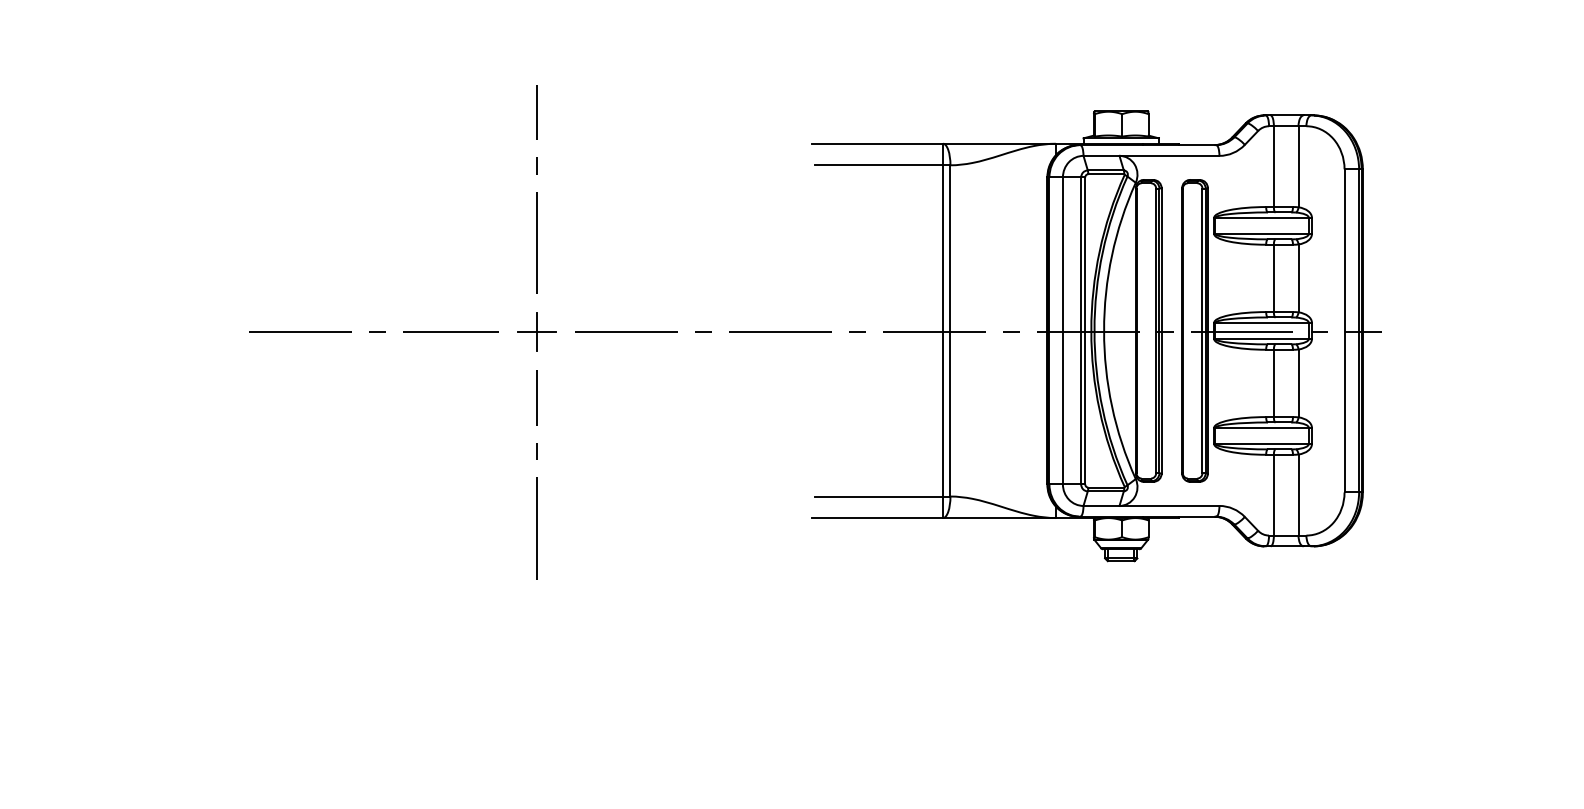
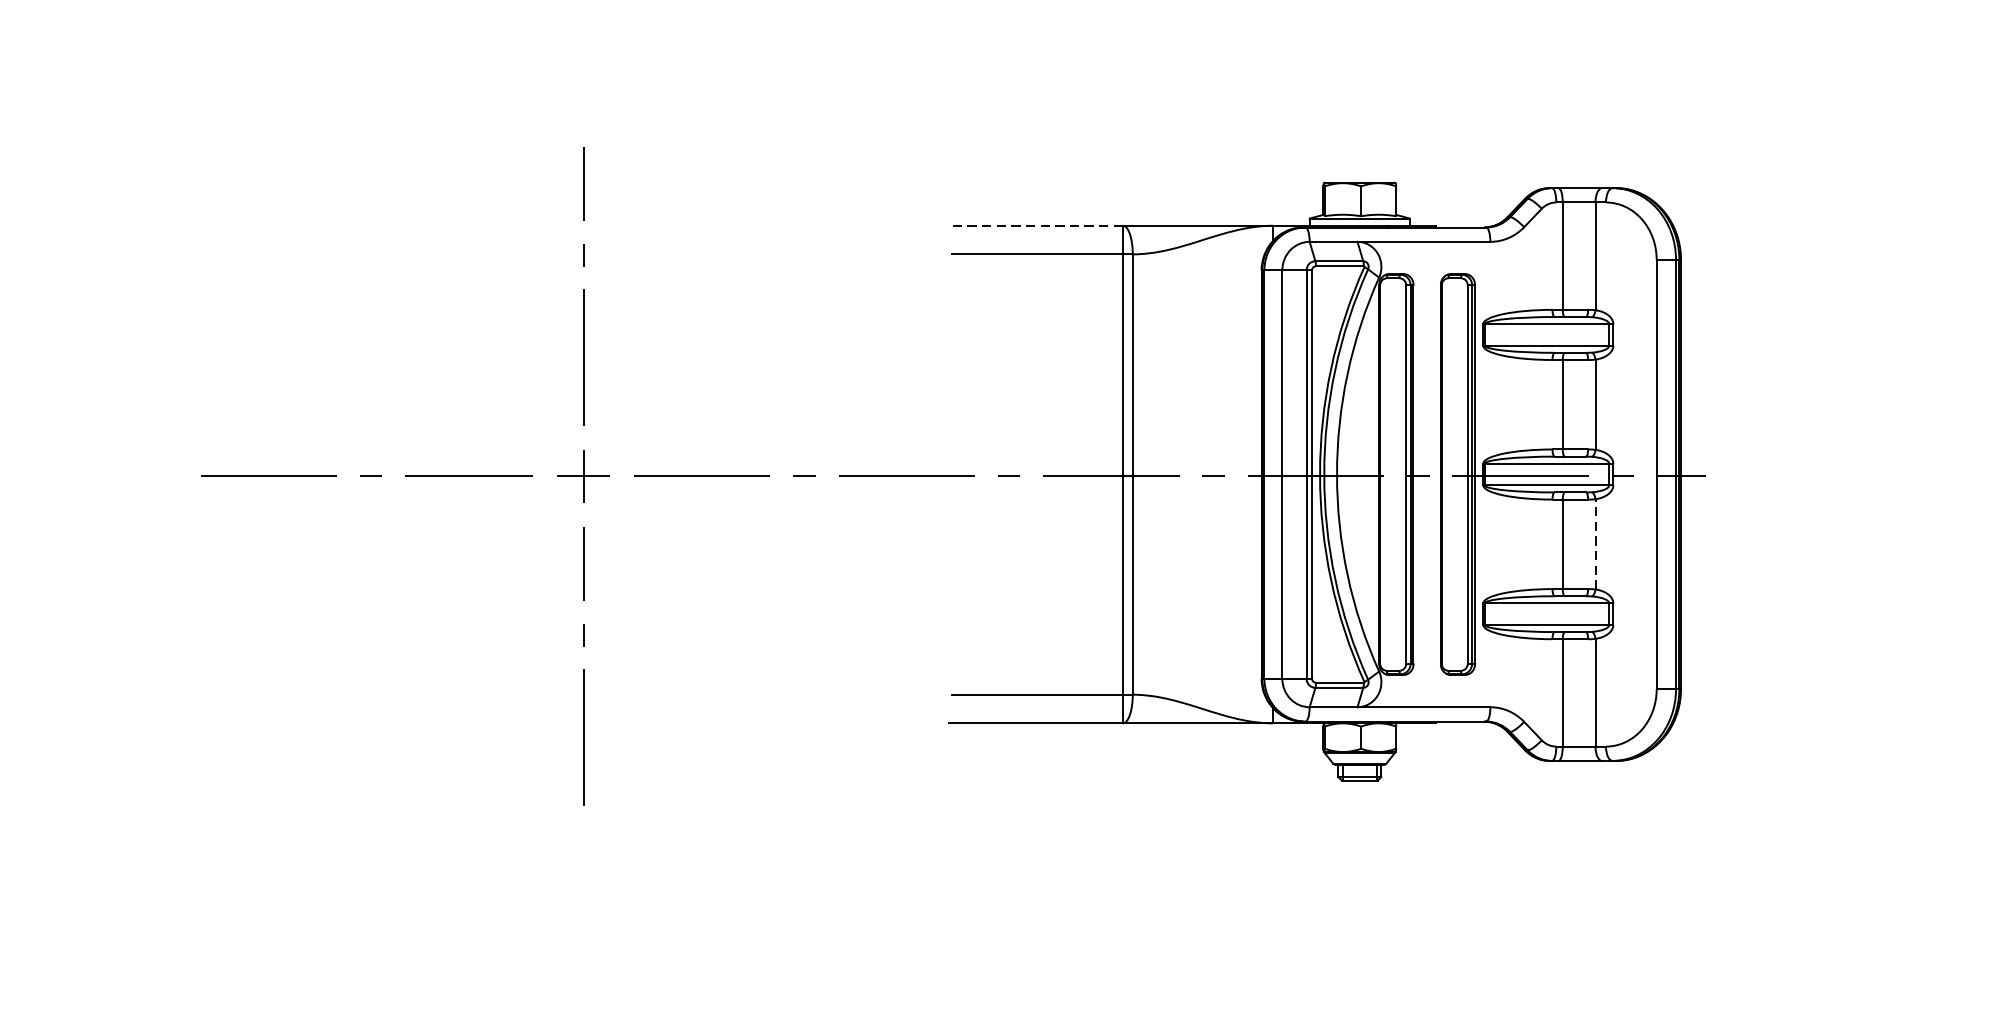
line: (877, 143) -> (1035, 225), solid -> dashed
line: (1298, 383) -> (1595, 544), solid -> dashed

